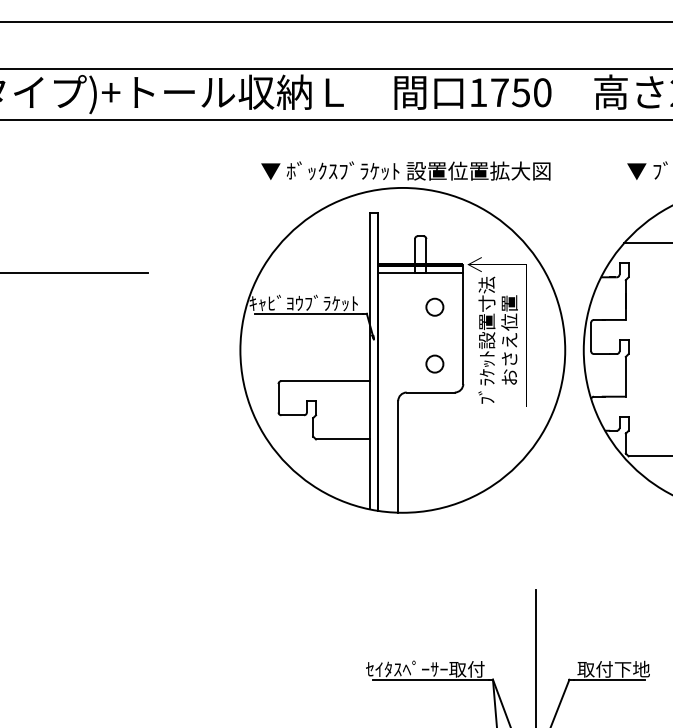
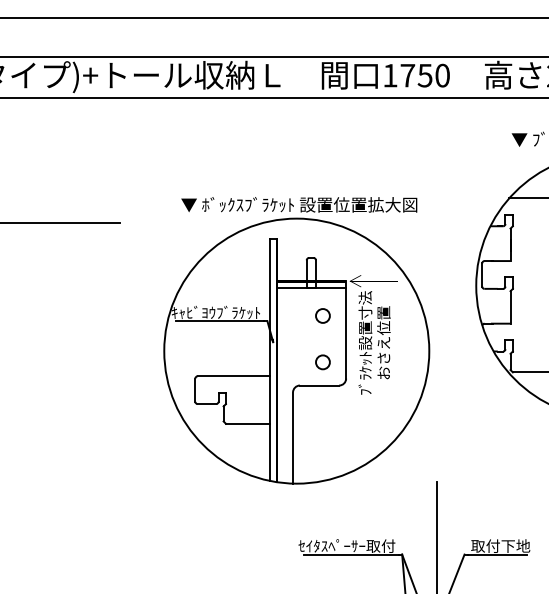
part: (402, 337) -> (296, 340), moved

